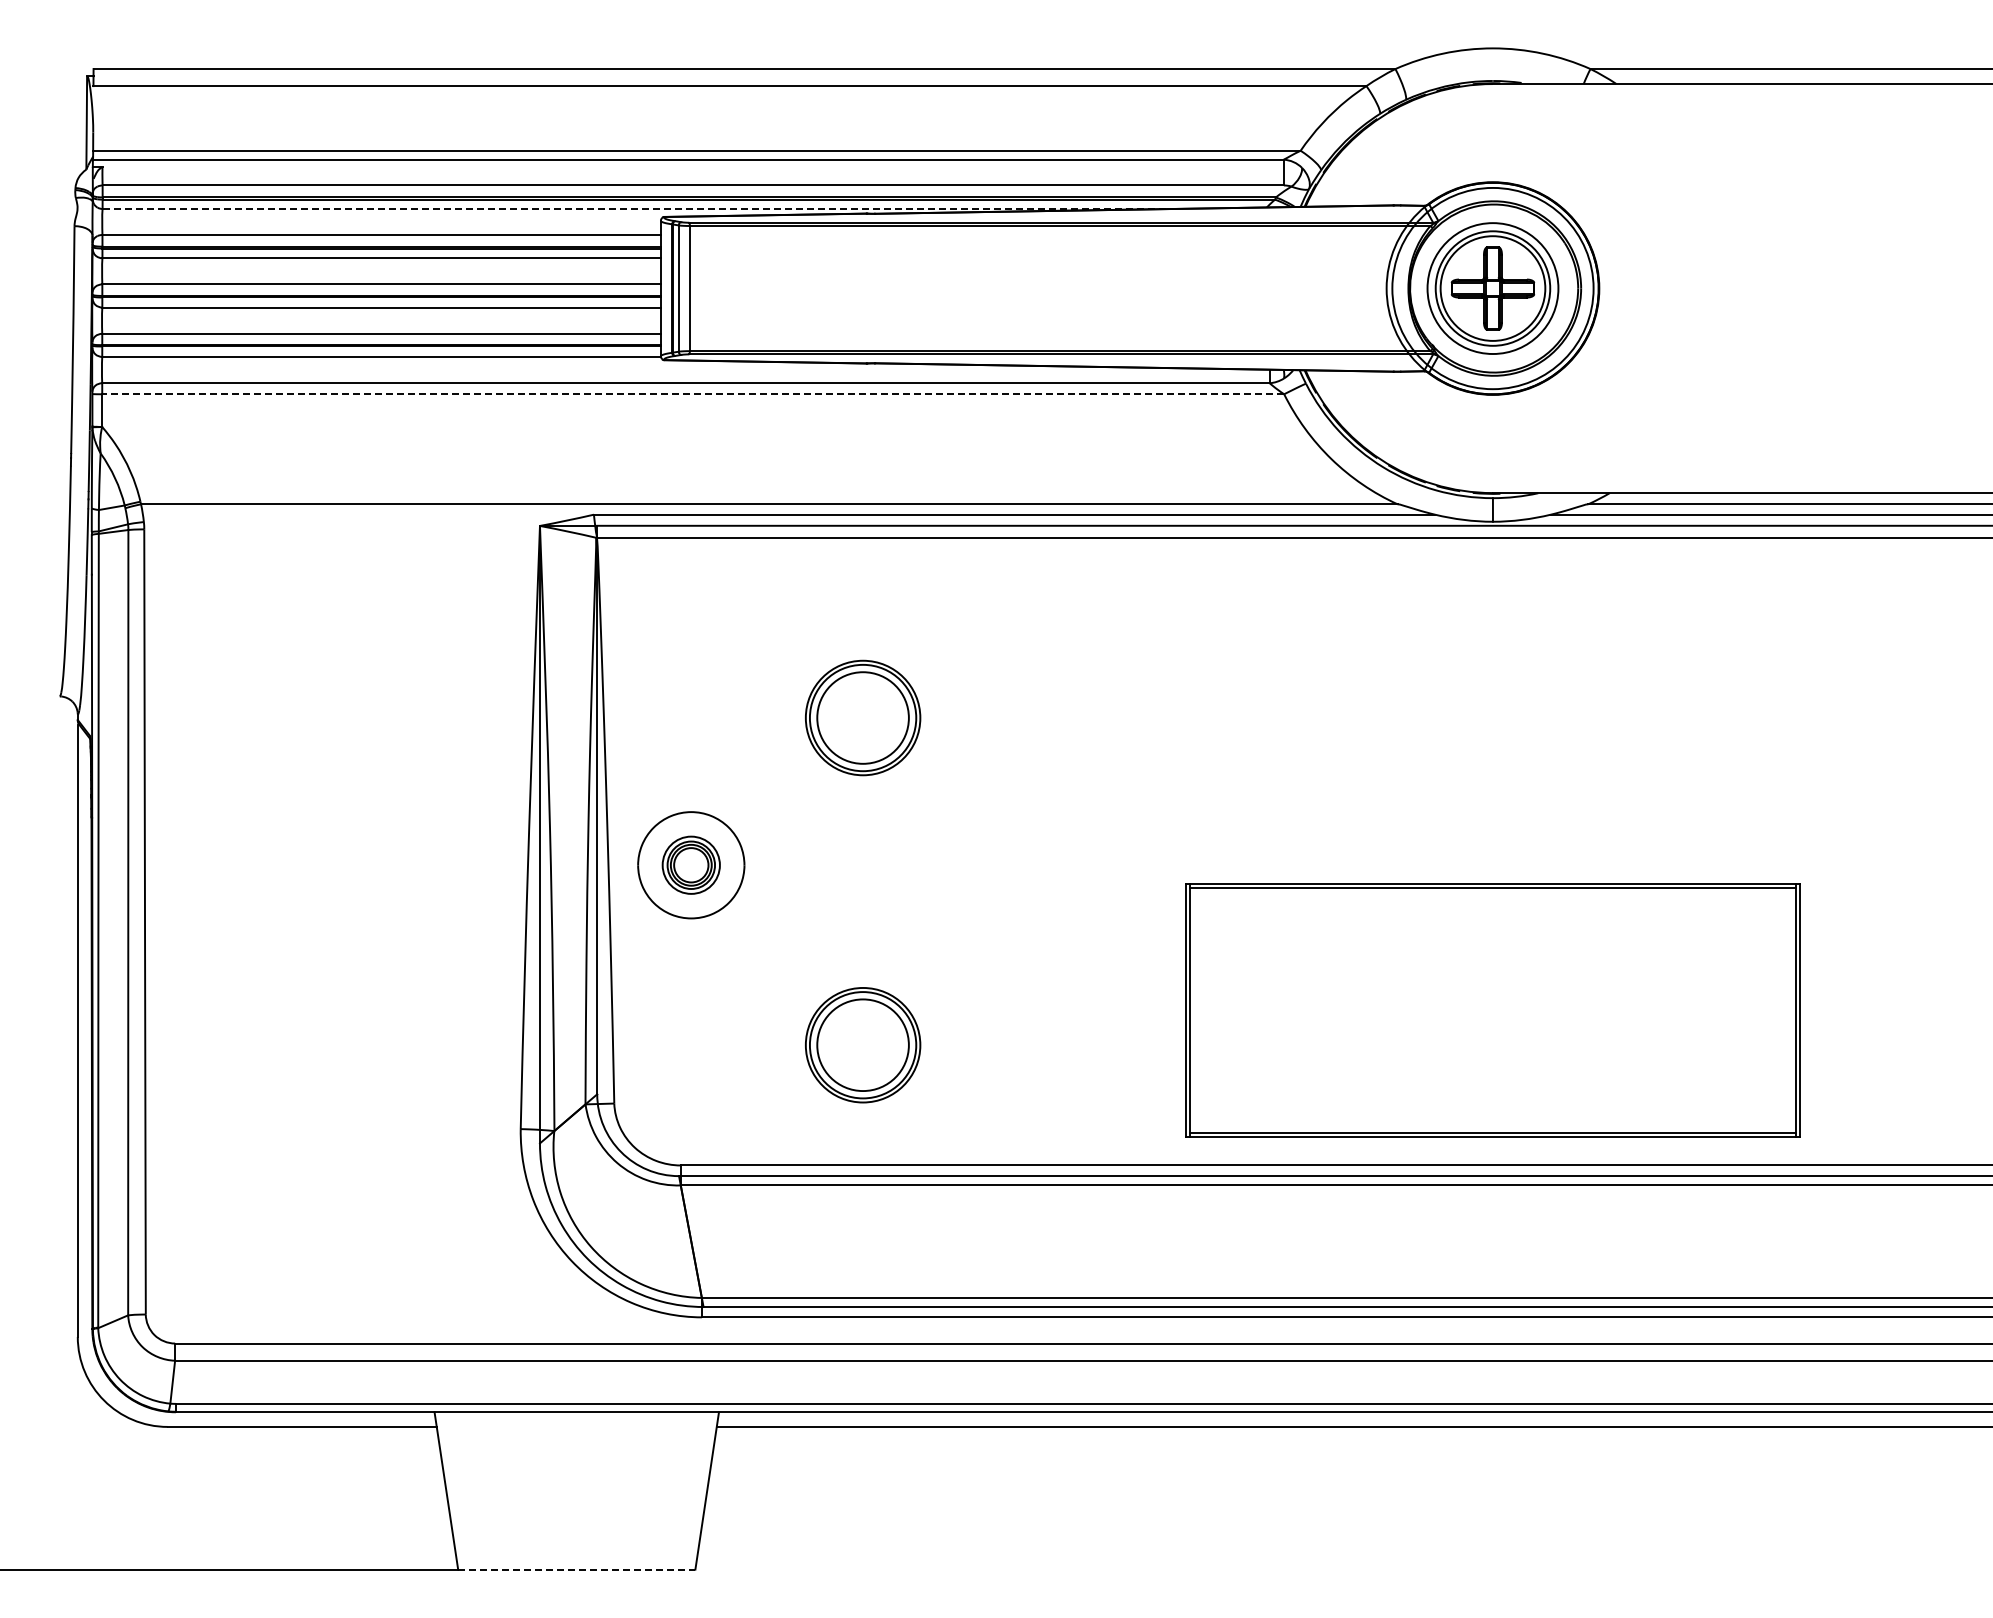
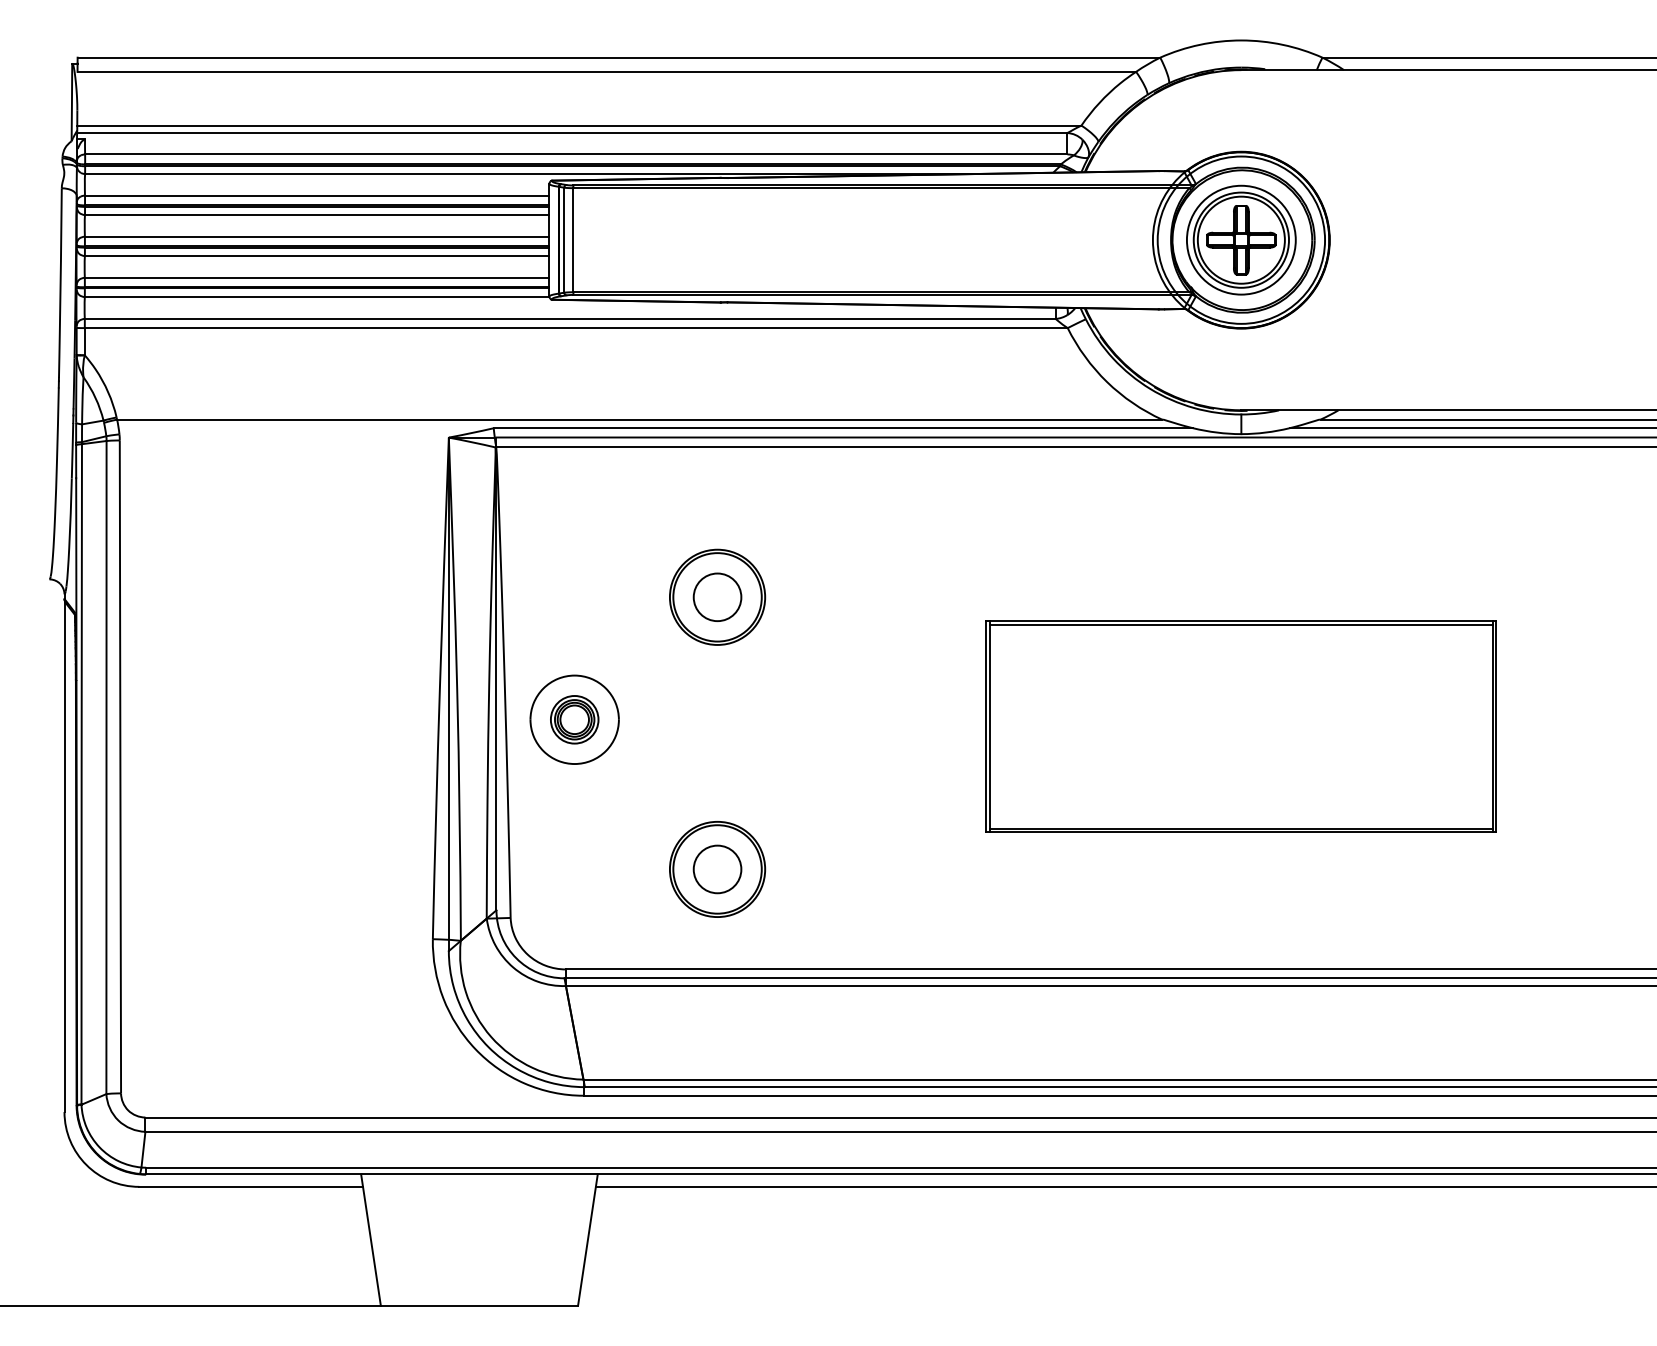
line: (638, 208) -> (530, 173), dashed -> solid
line: (693, 394) -> (576, 328), dashed -> solid
circle: (862, 717) -> (717, 596), size x0.62
part: (1492, 1010) -> (1240, 726), moved
circle: (862, 1044) -> (717, 868), size x0.62
line: (576, 1569) -> (479, 1305), dashed -> solid

